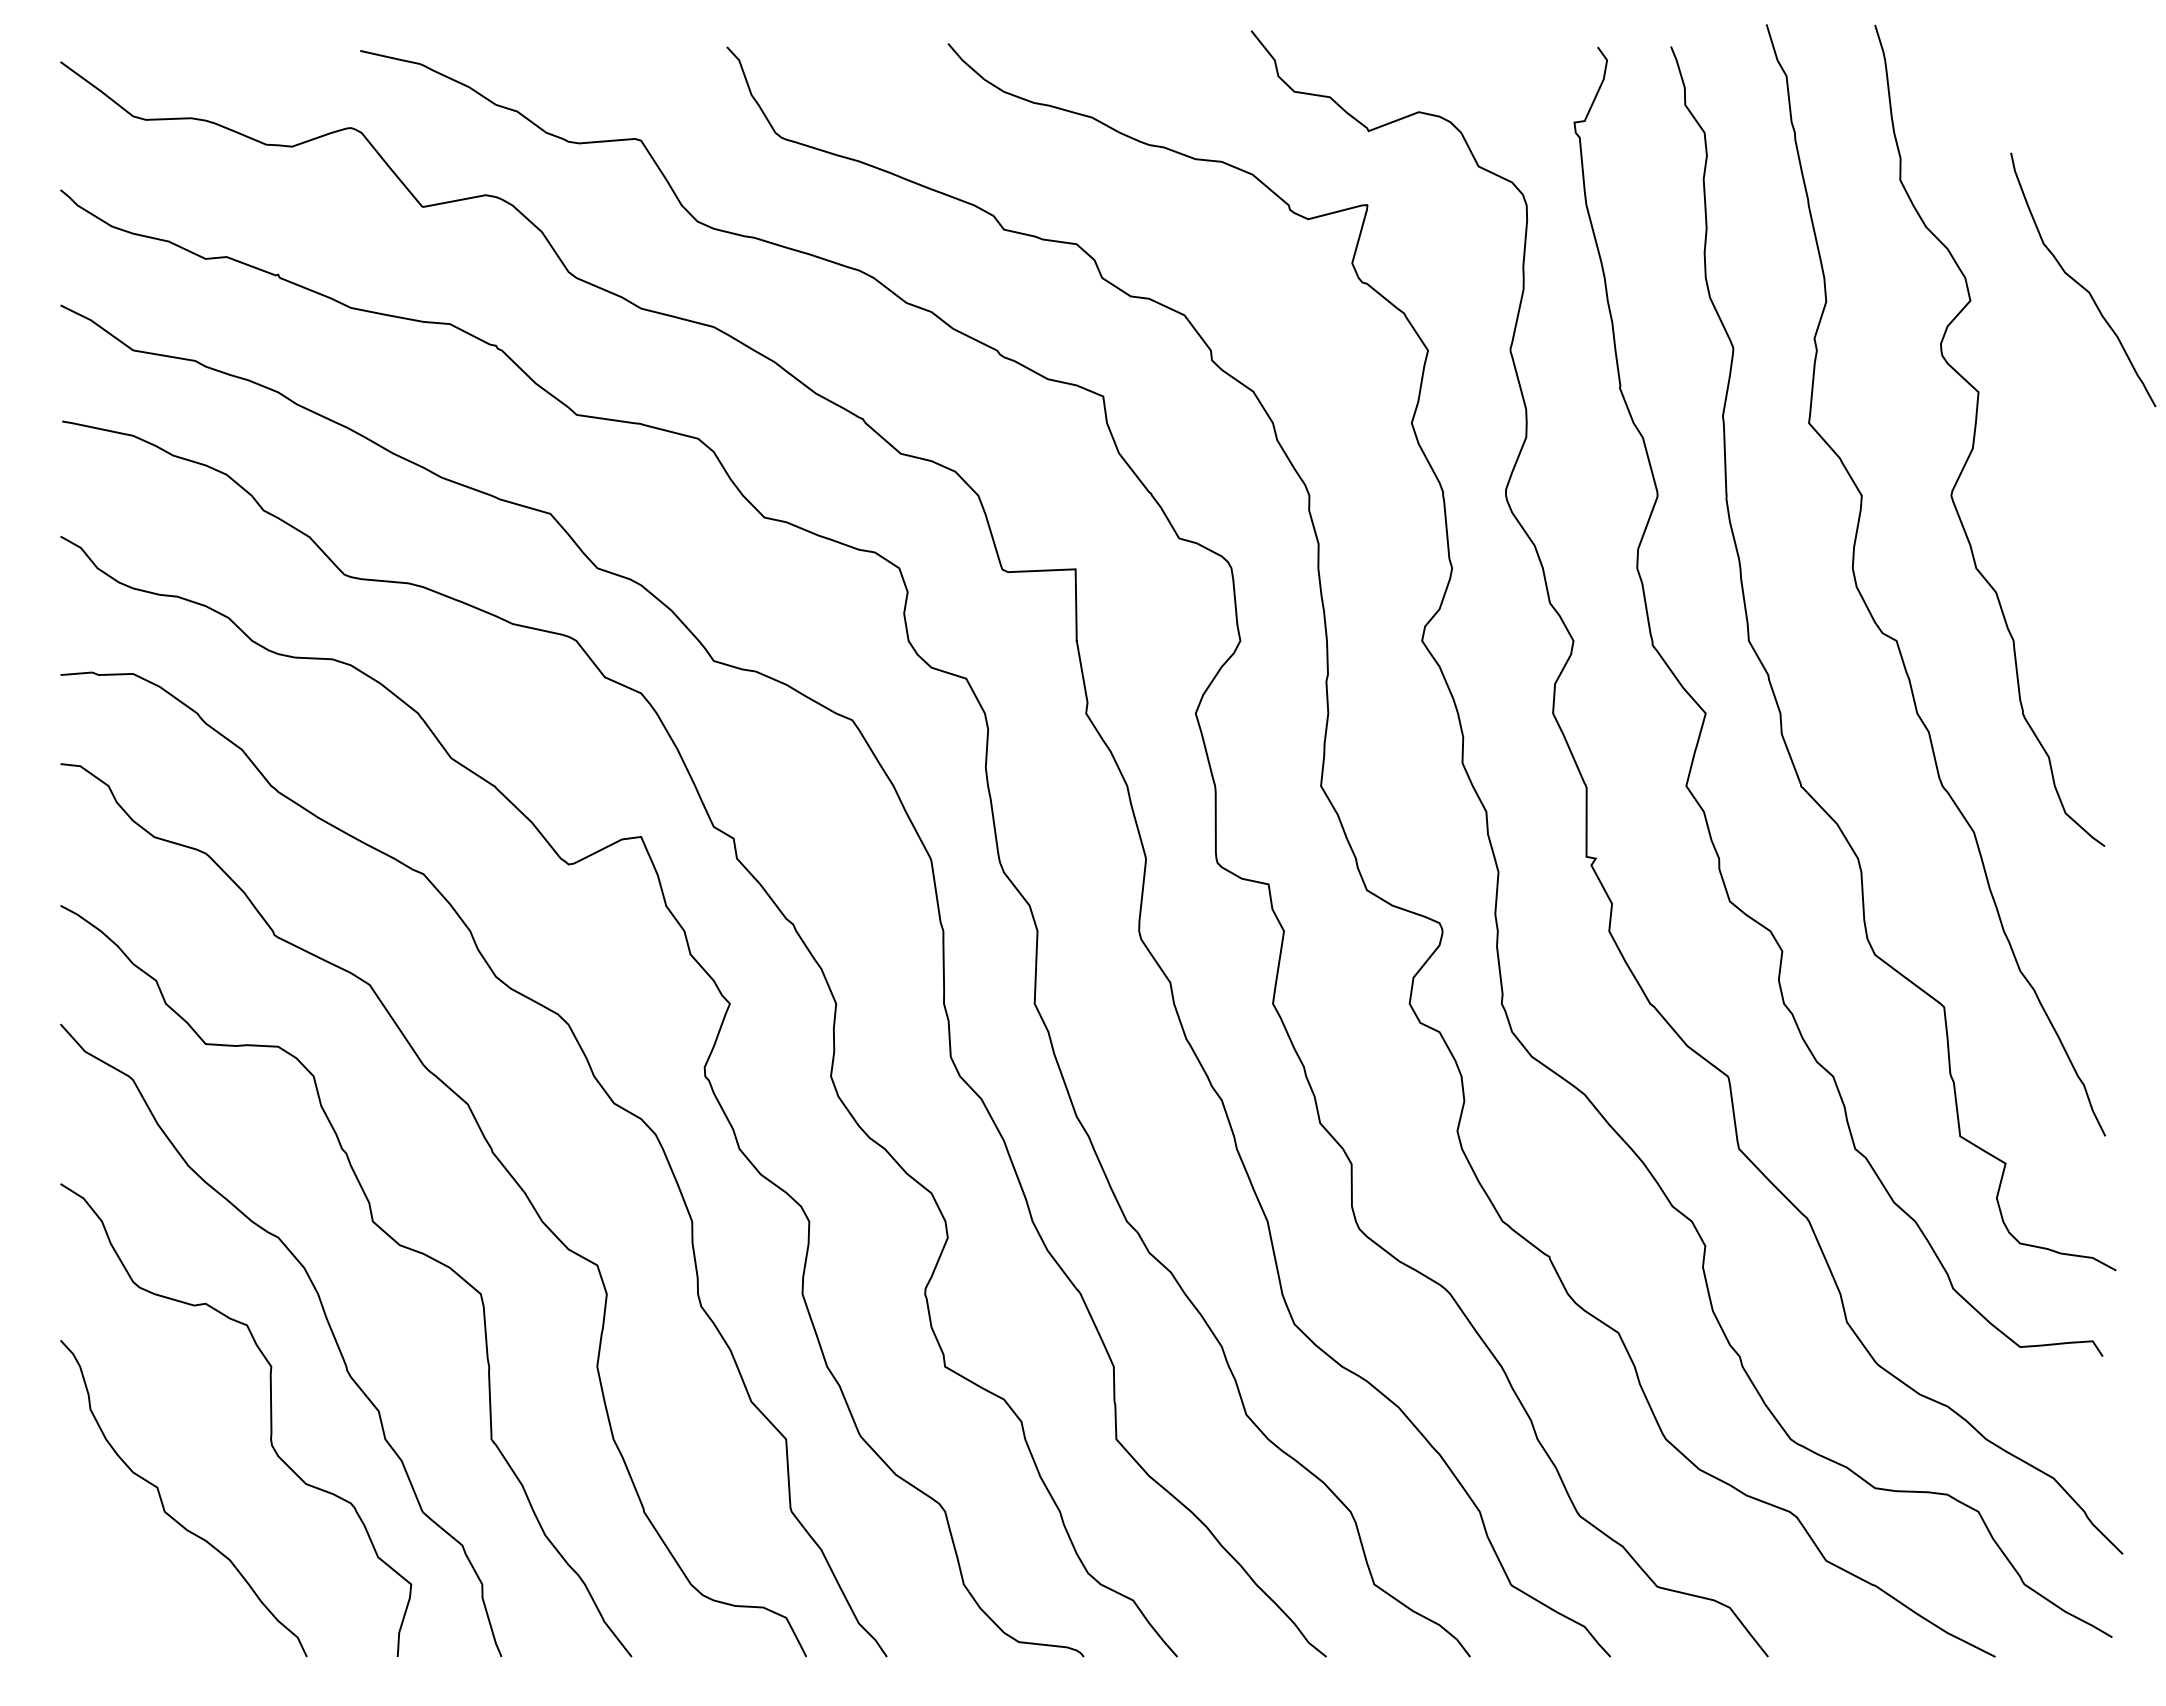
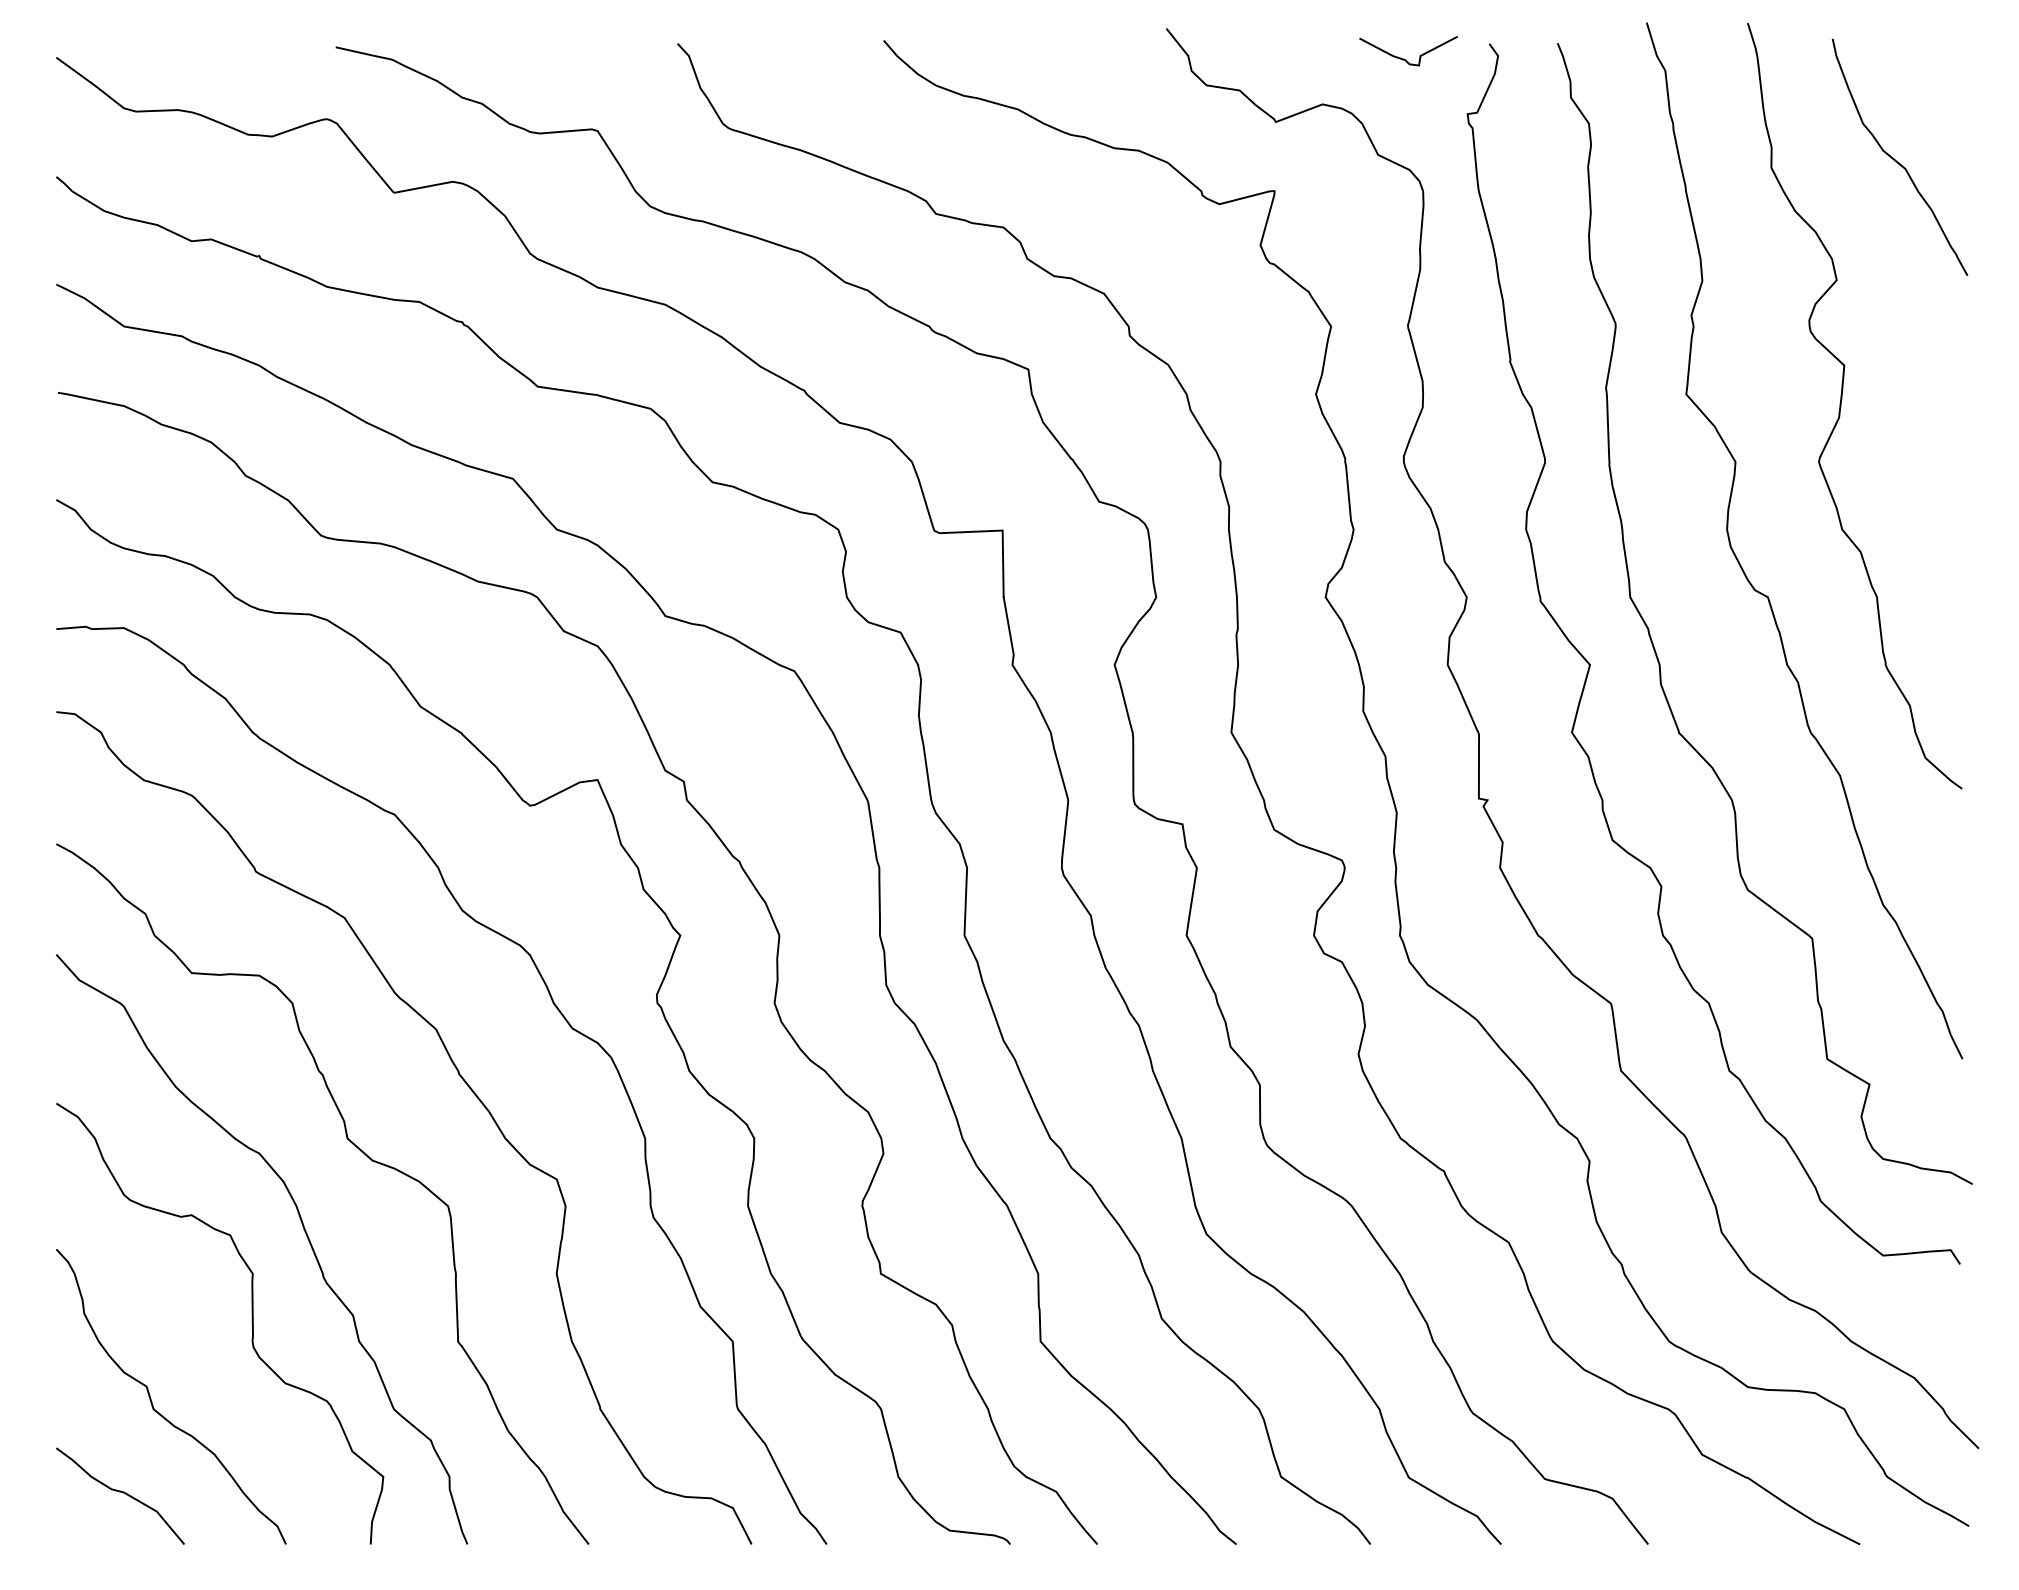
curve: (1507, 63) -> (1405, 59), added
curve: (2081, 284) -> (1898, 161), moved
curve: (129, 1601) -> (120, 1492), added

